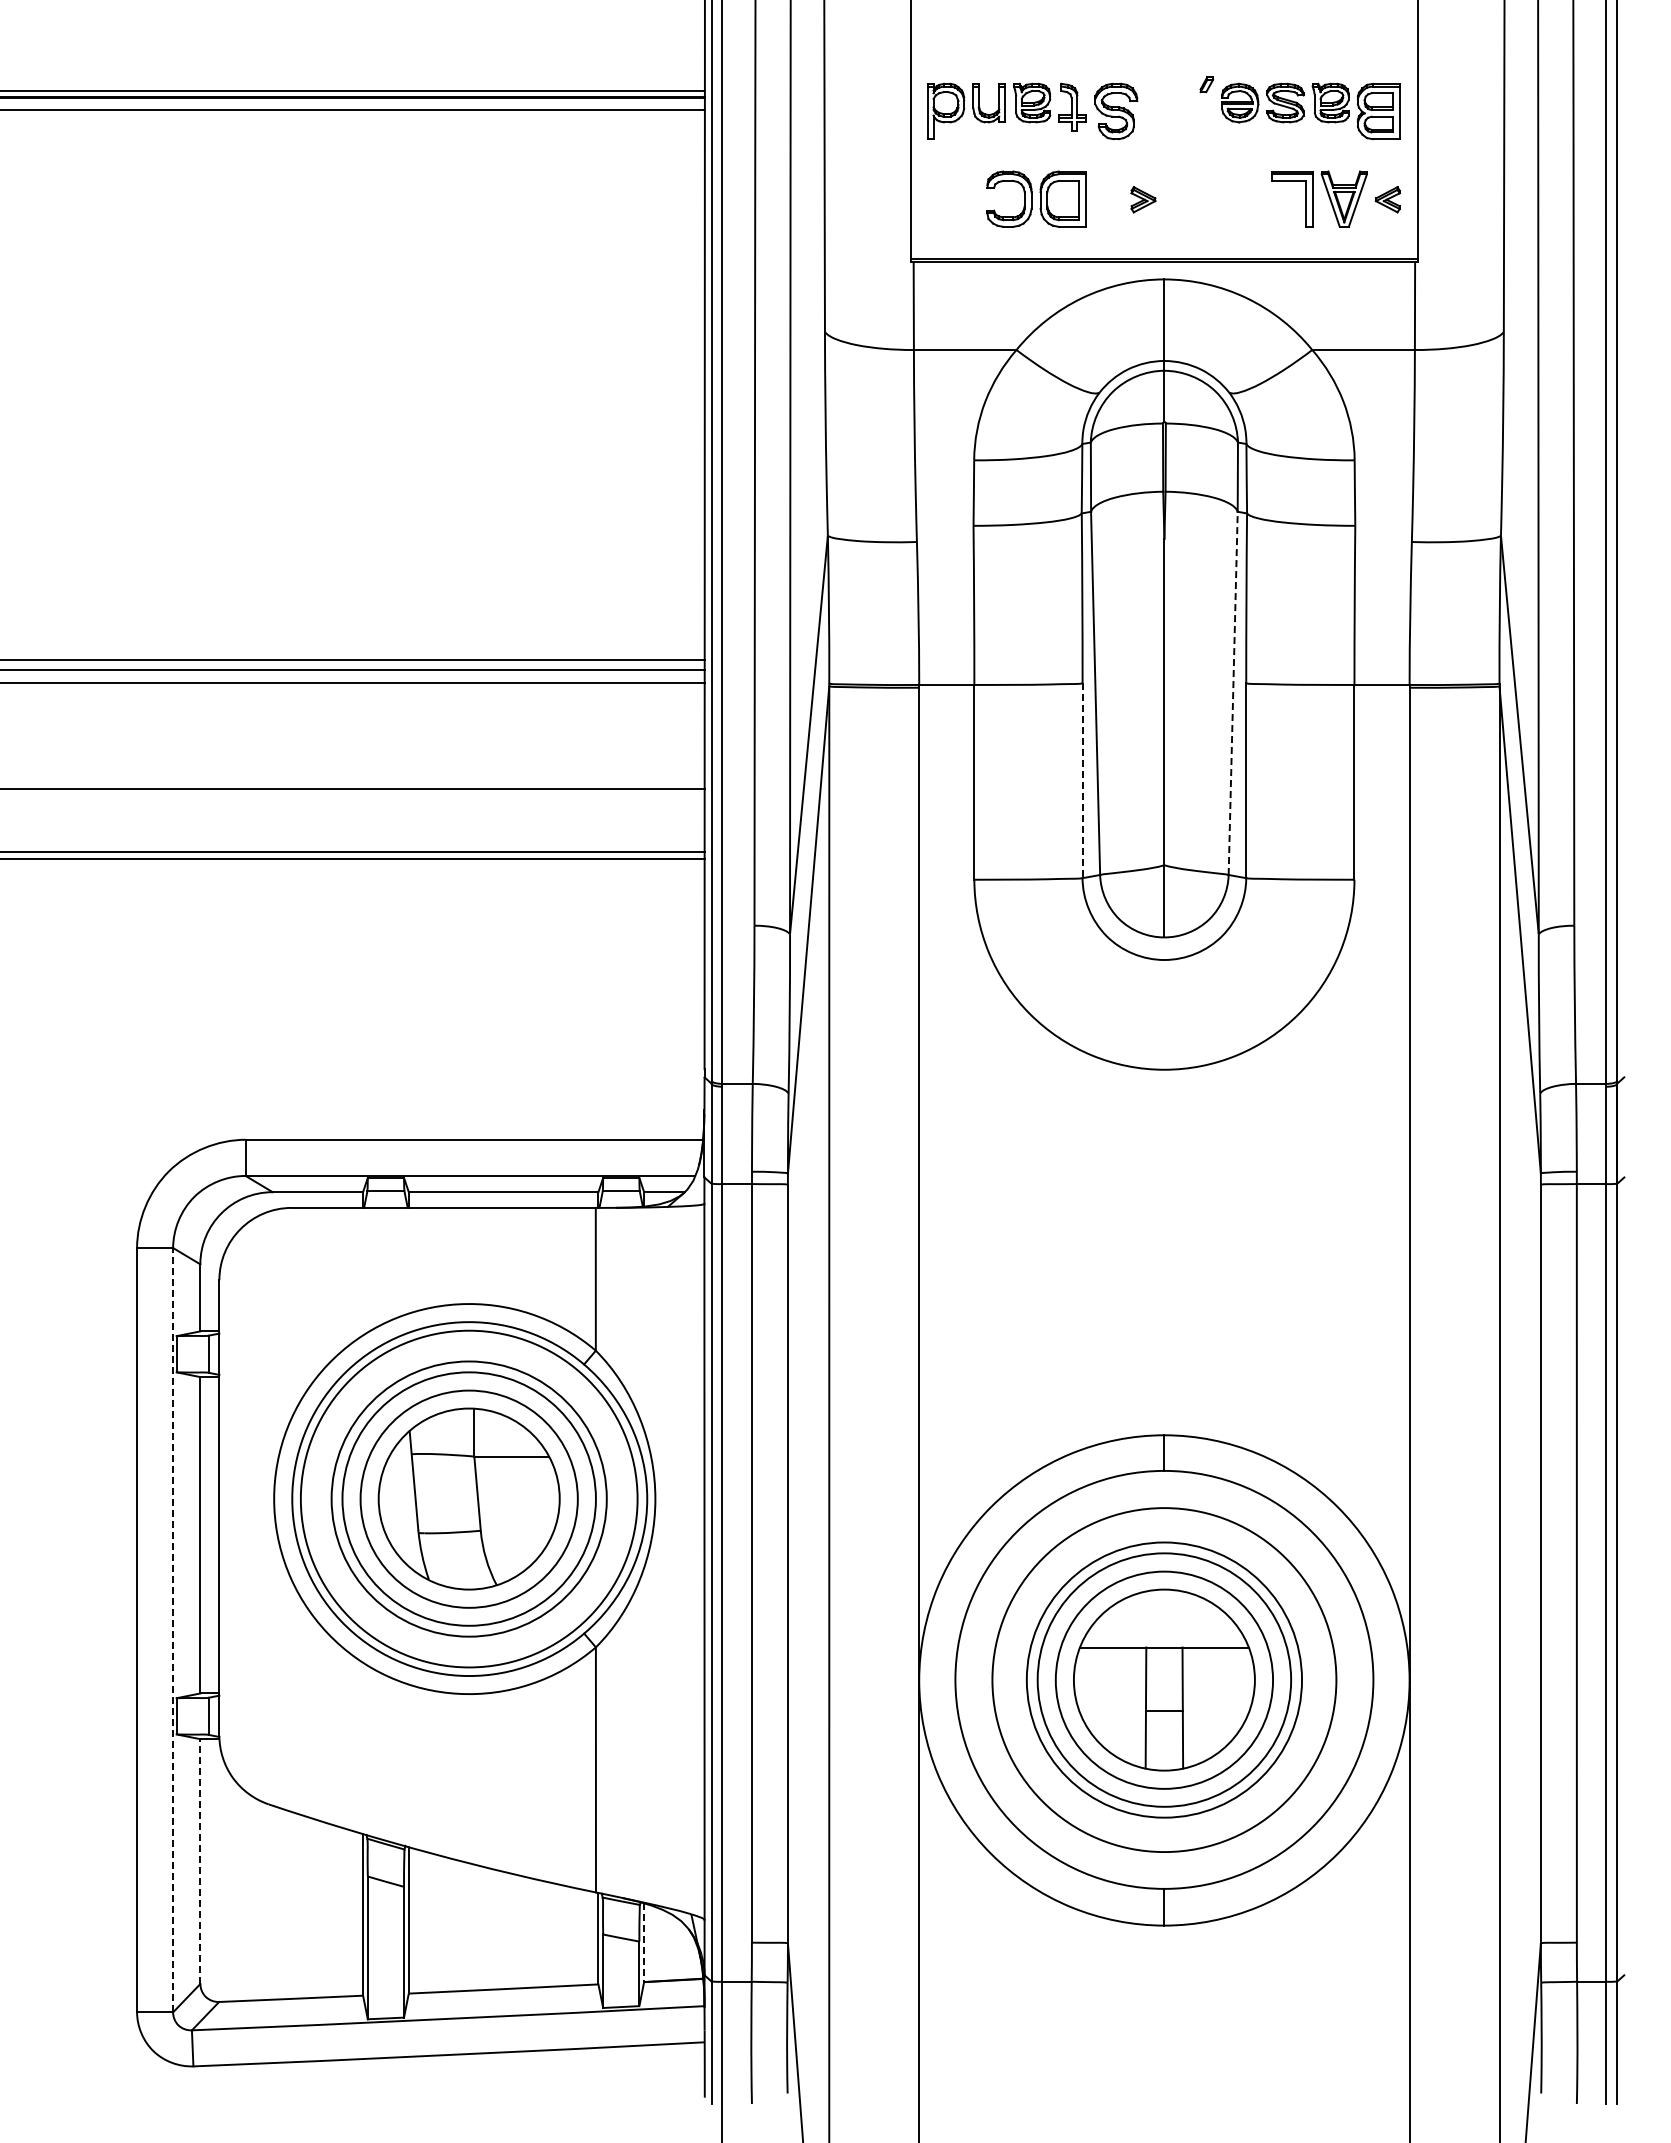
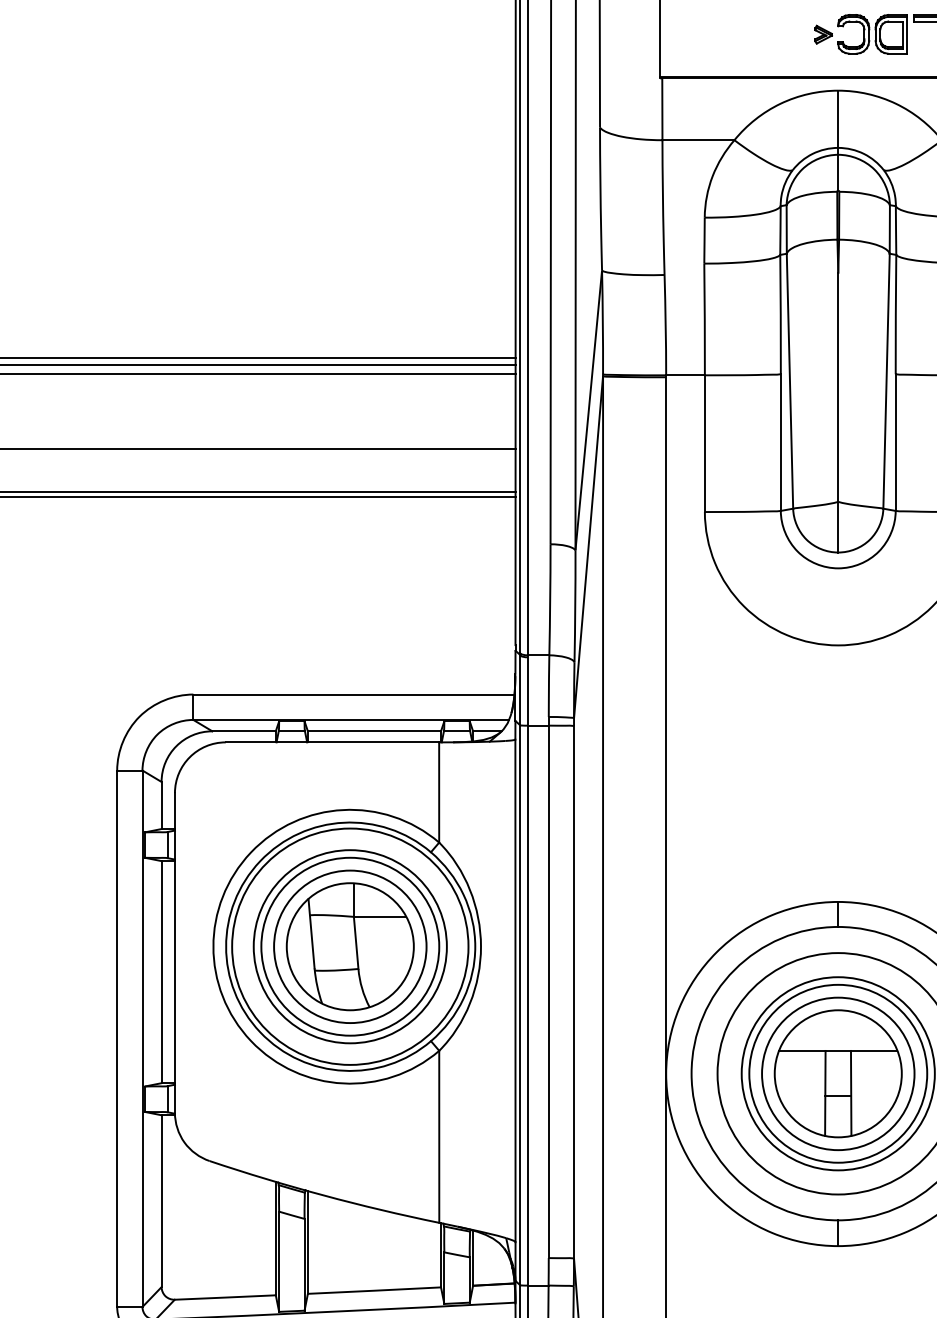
part: (1036, 198) -> (872, 33), moved
line: (1233, 693) -> (886, 381), dashed -> solid
line: (1082, 781) -> (780, 443), dashed -> solid
line: (173, 1629) -> (142, 1038), dashed -> solid
line: (200, 1861) -> (161, 1201), dashed -> solid
line: (644, 1943) -> (473, 1258), dashed -> solid

